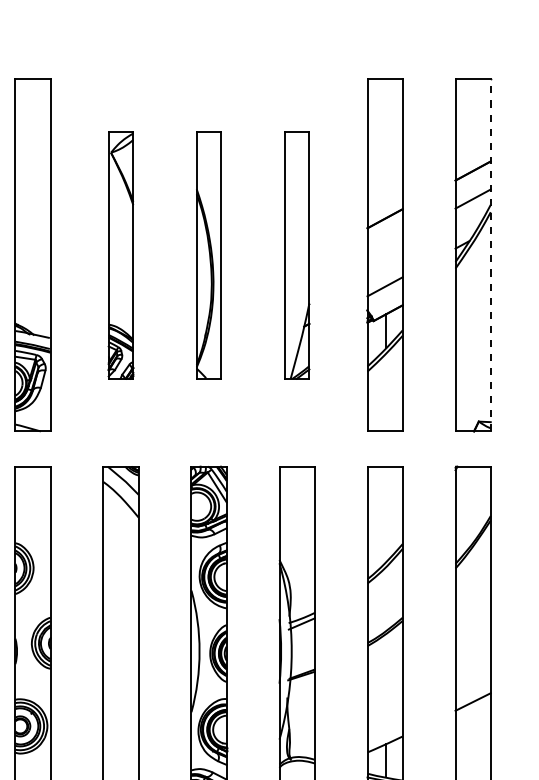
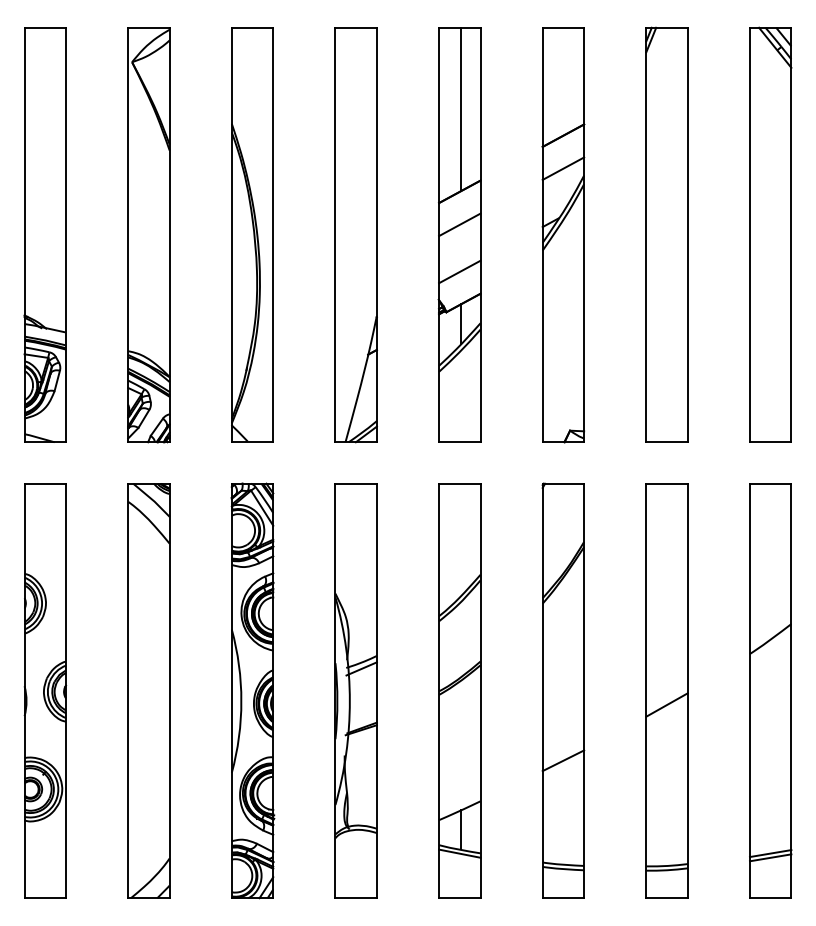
line: (385, 148) -> (460, 109), added
line: (384, 246) -> (459, 224), added
part: (209, 254) -> (252, 234), size x1.43
line: (491, 254) -> (584, 234), dashed -> solid
part: (120, 255) -> (148, 235), size x1.43
part: (296, 255) -> (355, 235), size x1.43

